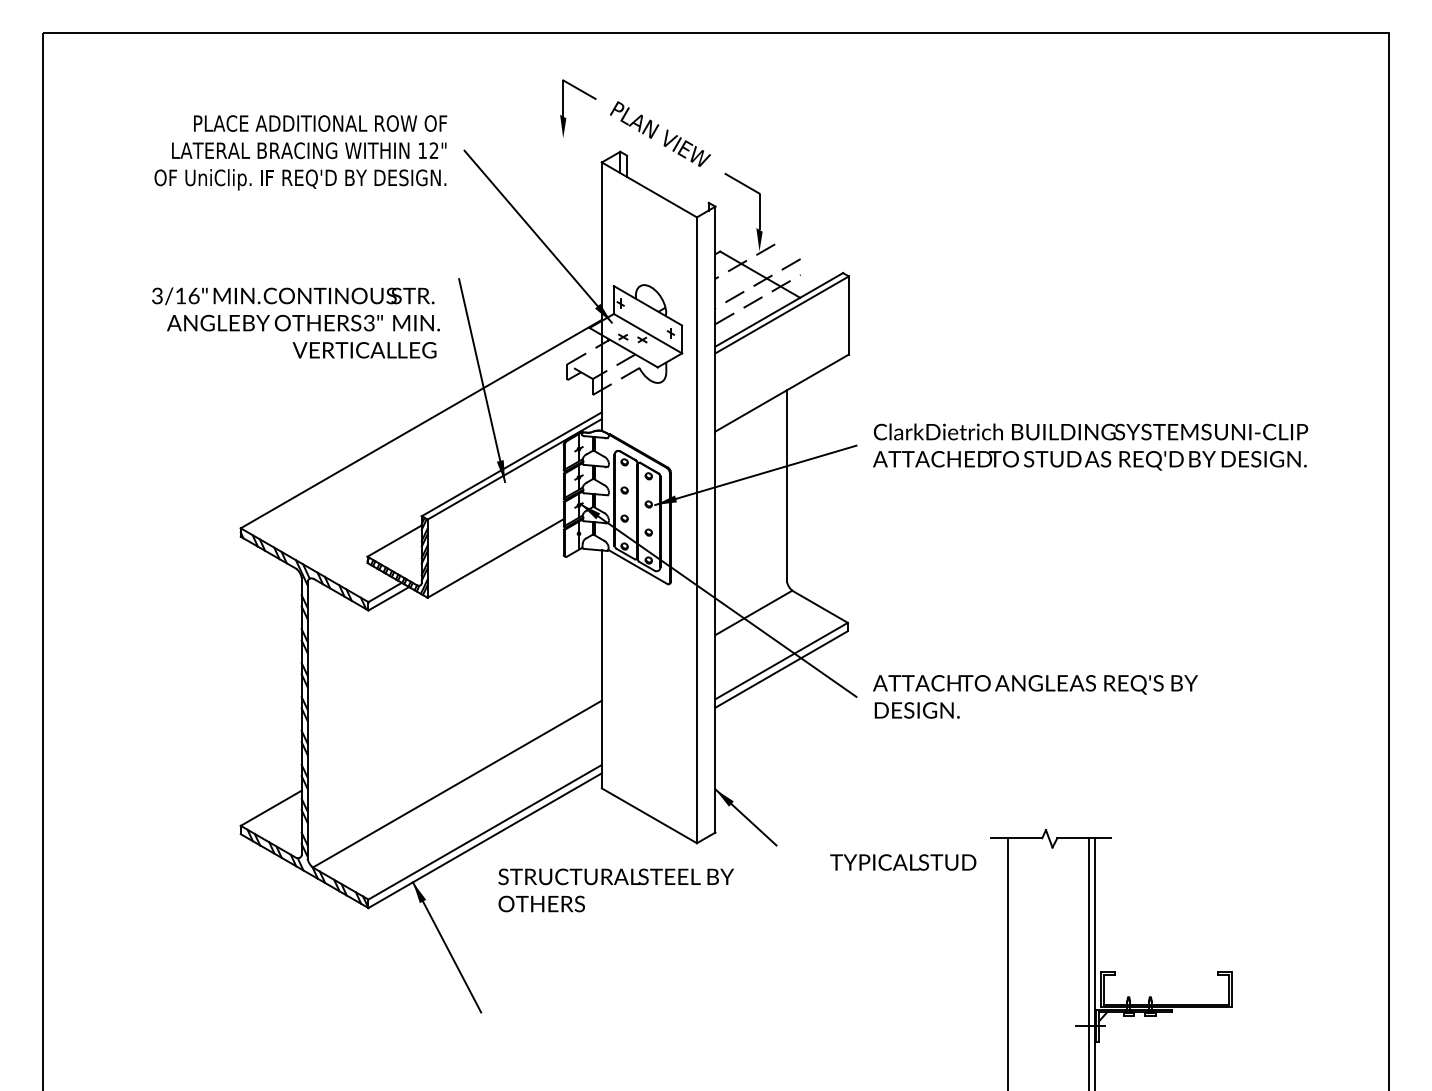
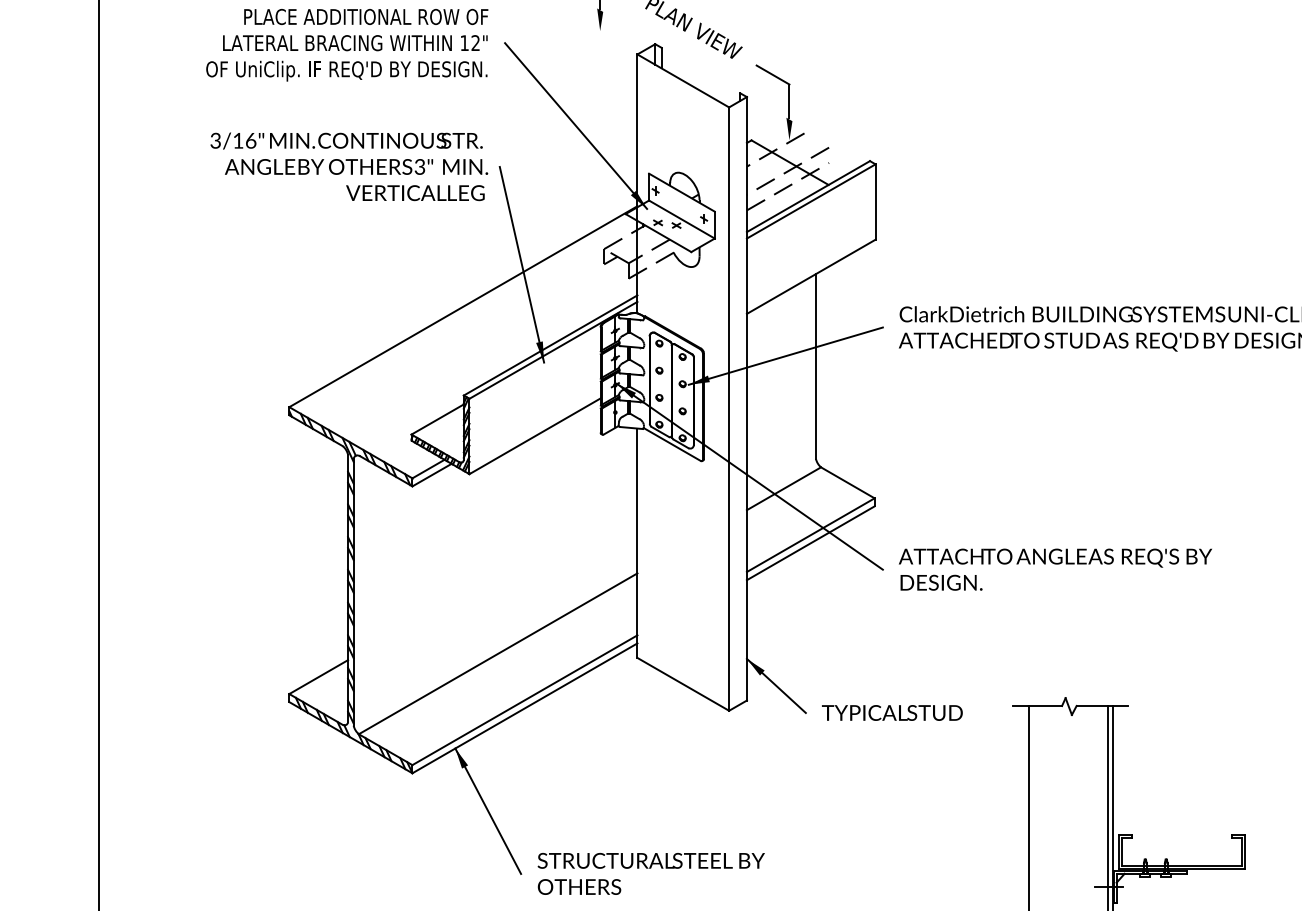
text: (295, 322) -> (348, 166), moved
text: (903, 862) -> (892, 712), moved
text: (615, 890) -> (650, 873), moved

